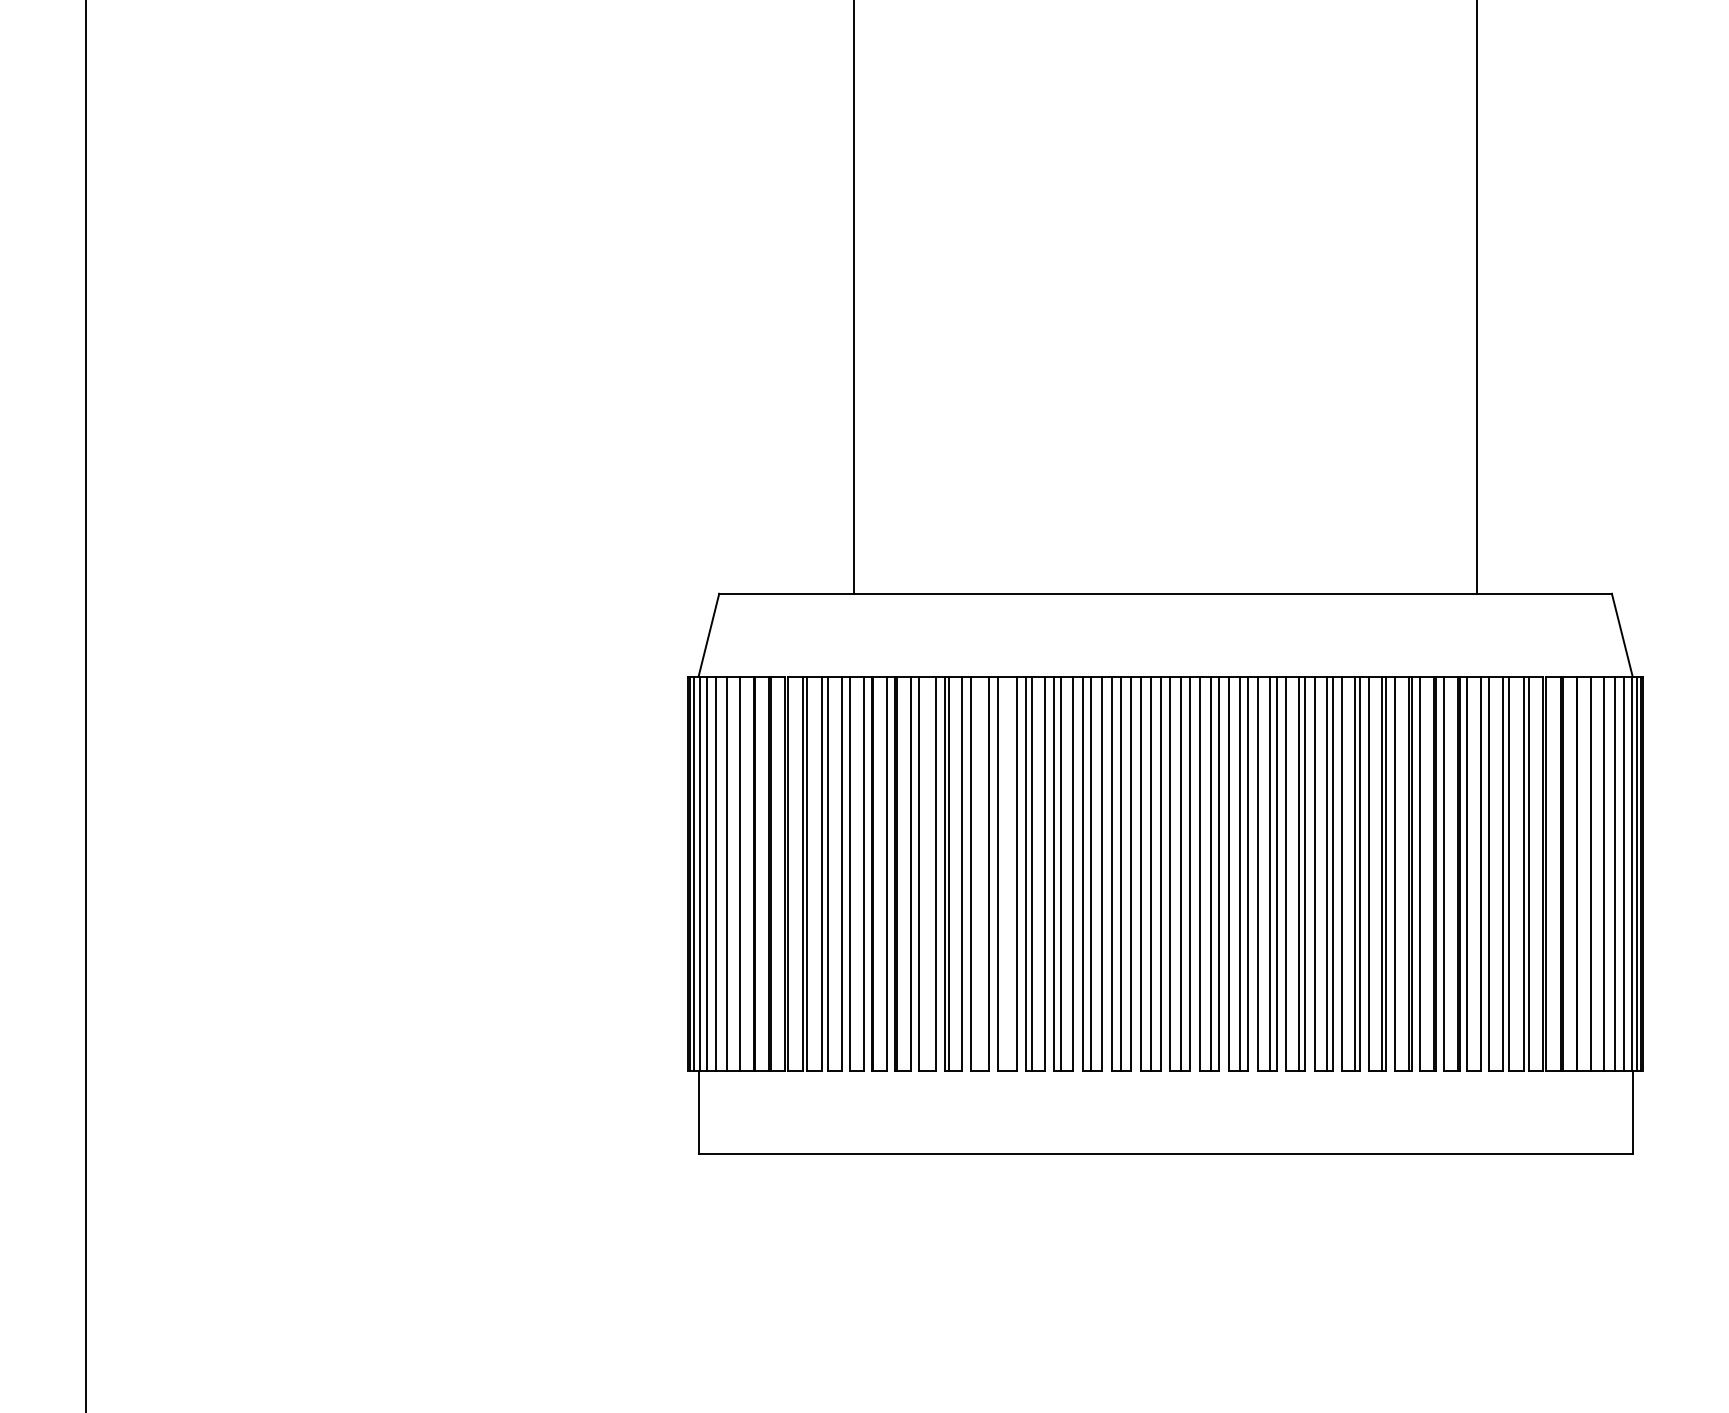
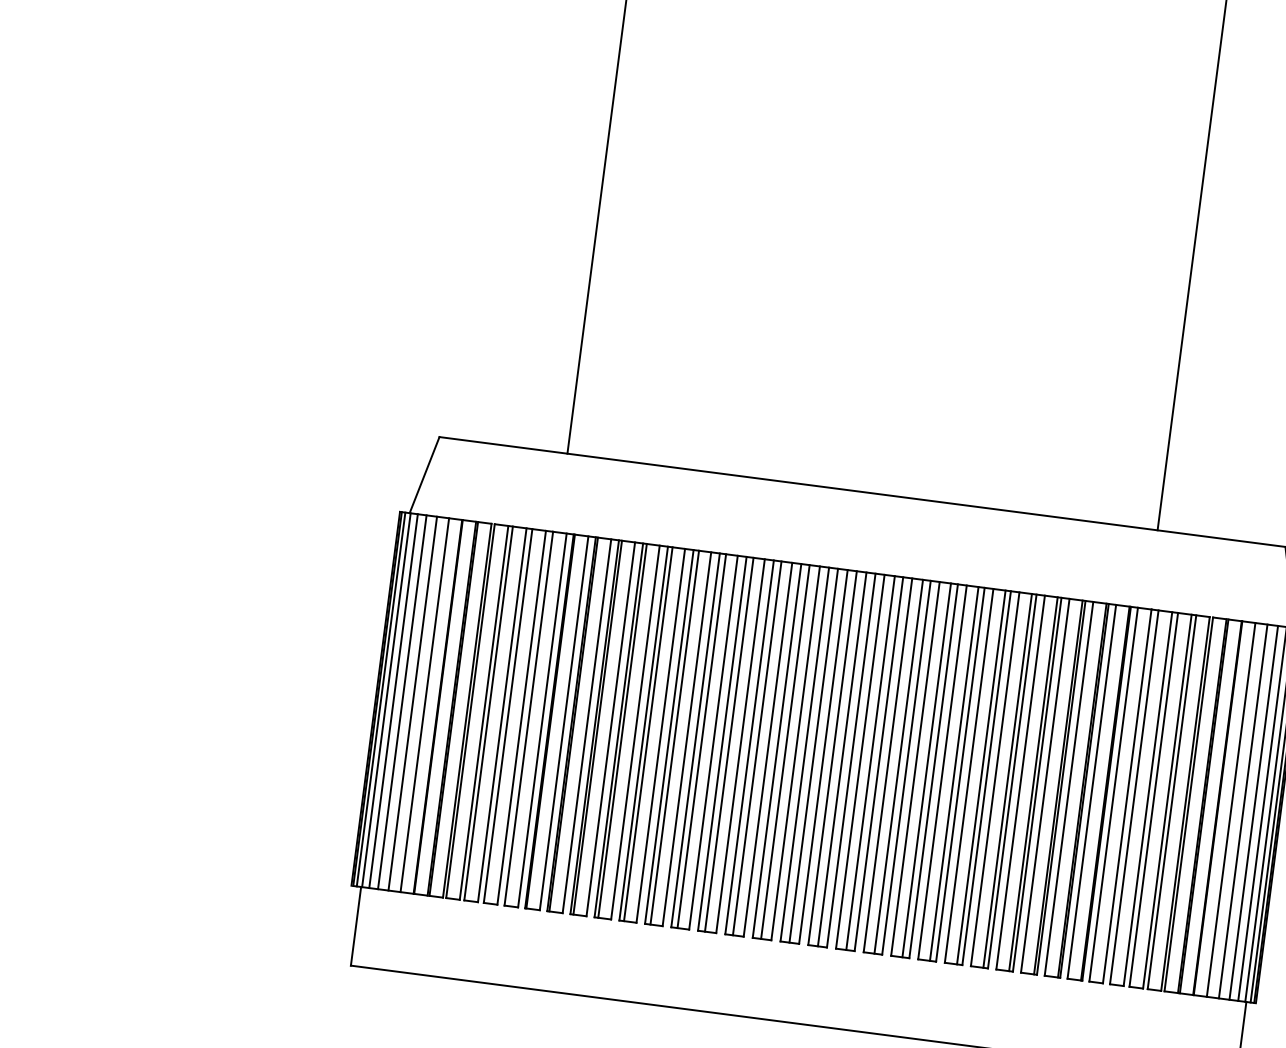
line: (922, 873) -> (597, 727), added
line: (975, 873) -> (647, 733), added
line: (1003, 873) -> (674, 737), added

